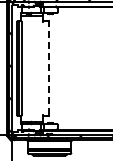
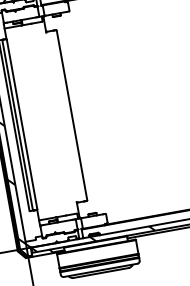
line: (49, 68) -> (72, 115), dashed -> solid

